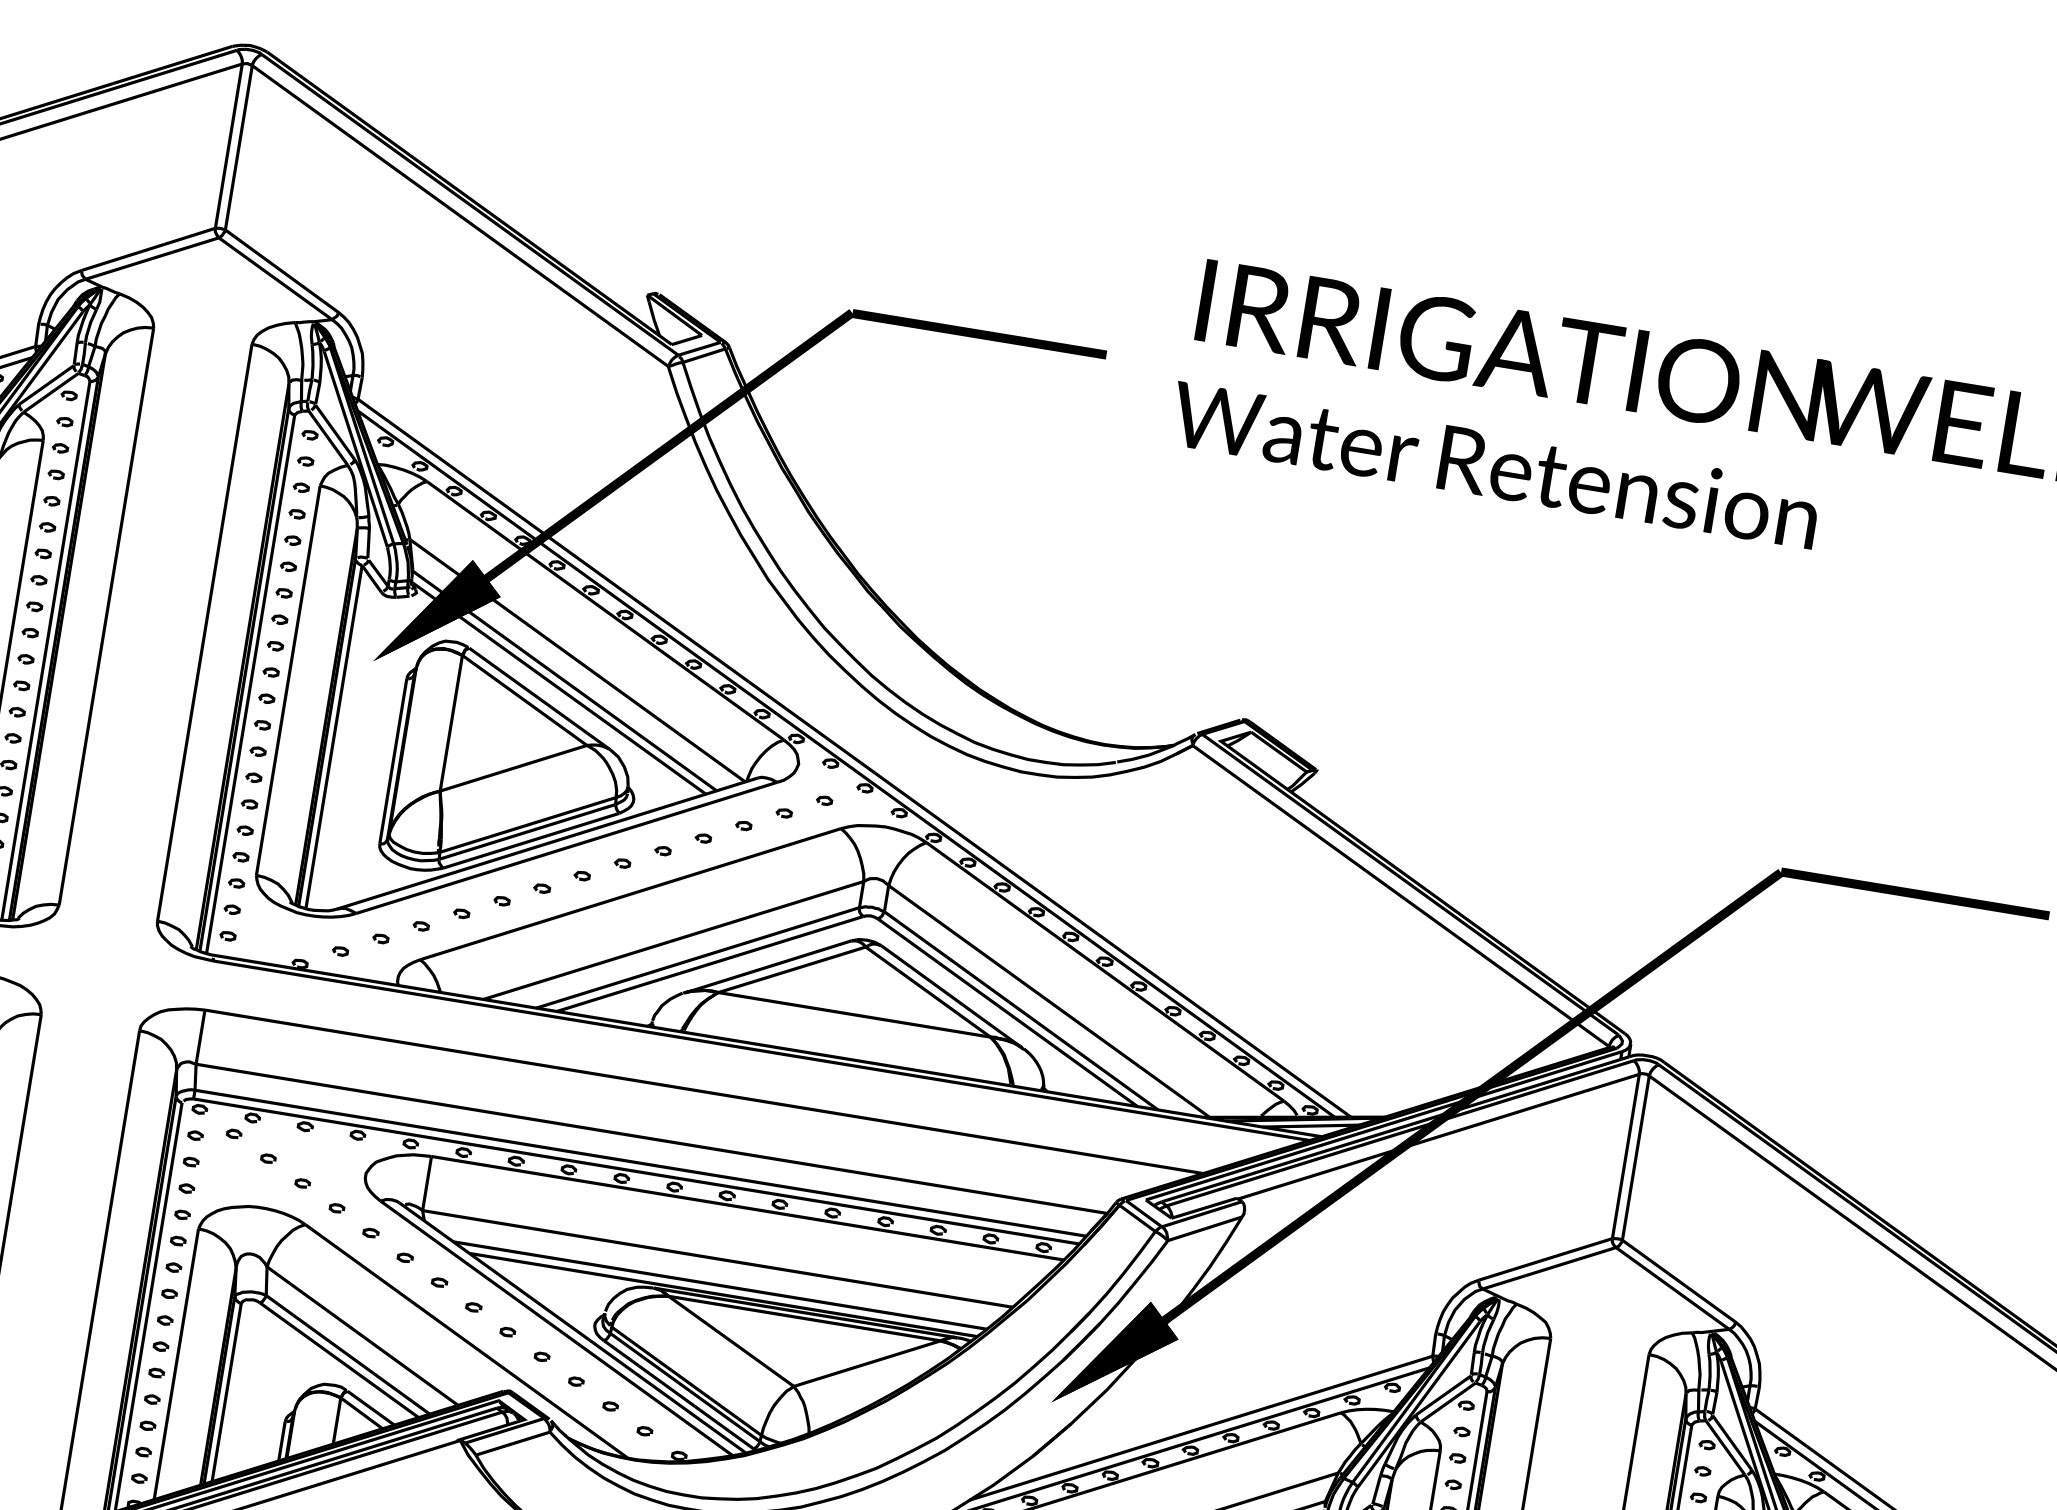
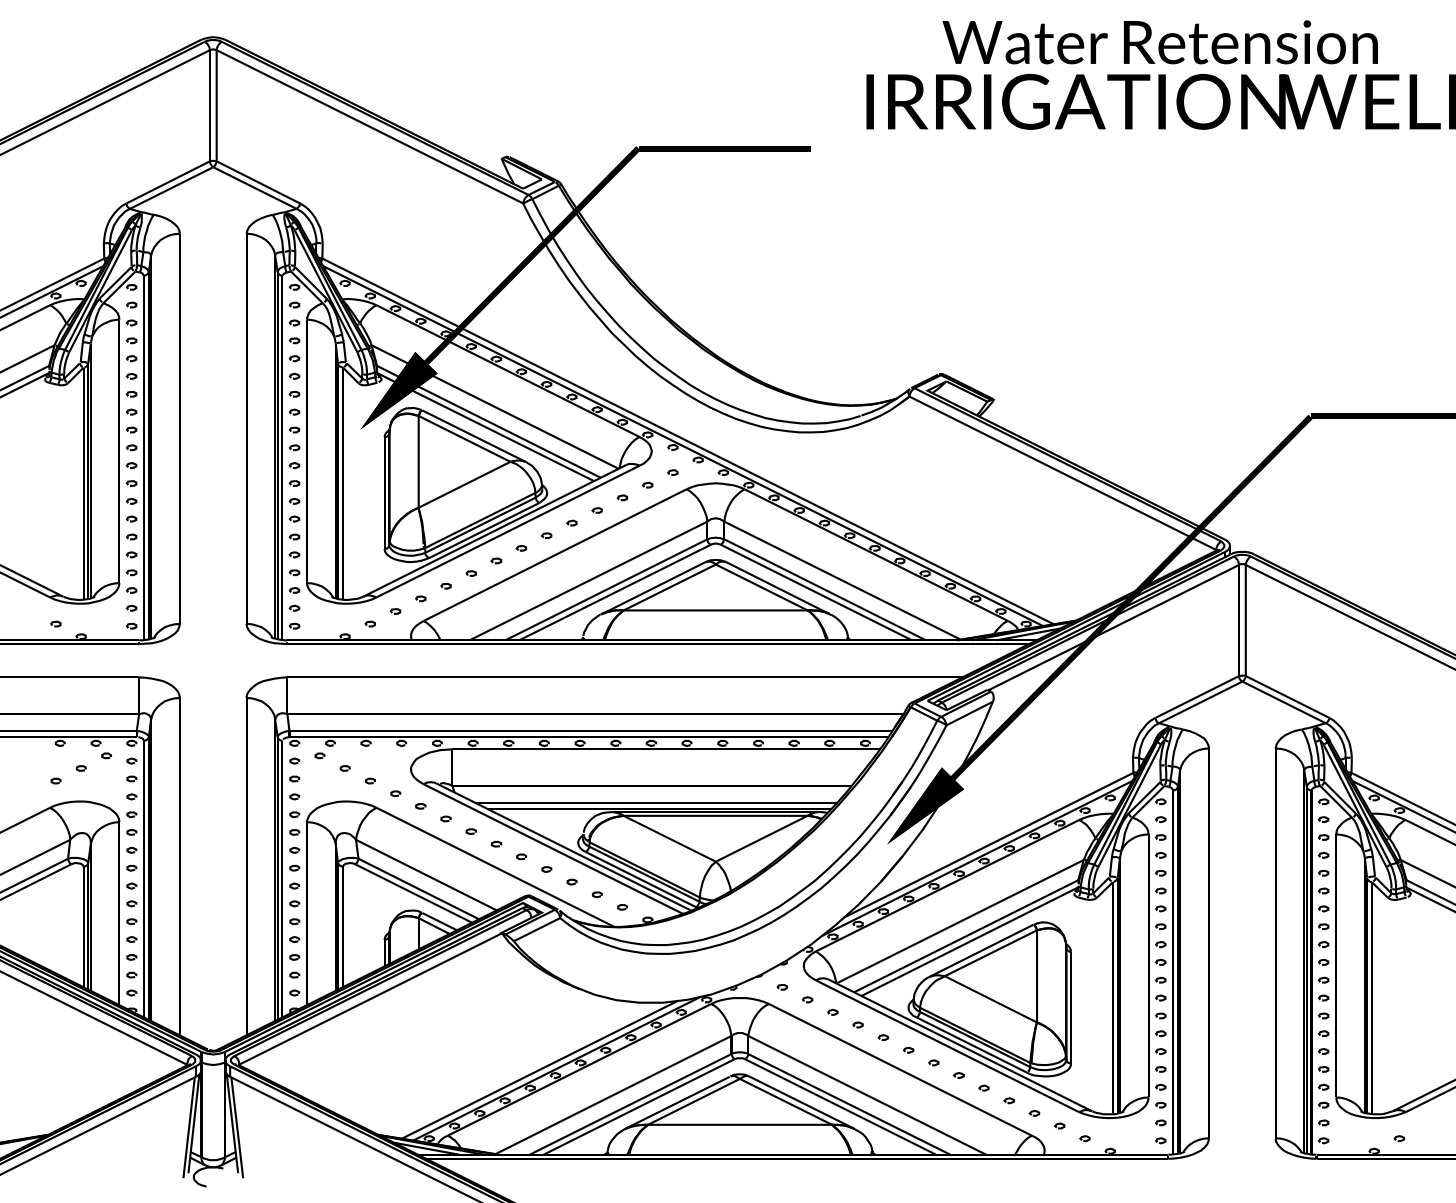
text: (1493, 465) -> (1159, 42), moved

